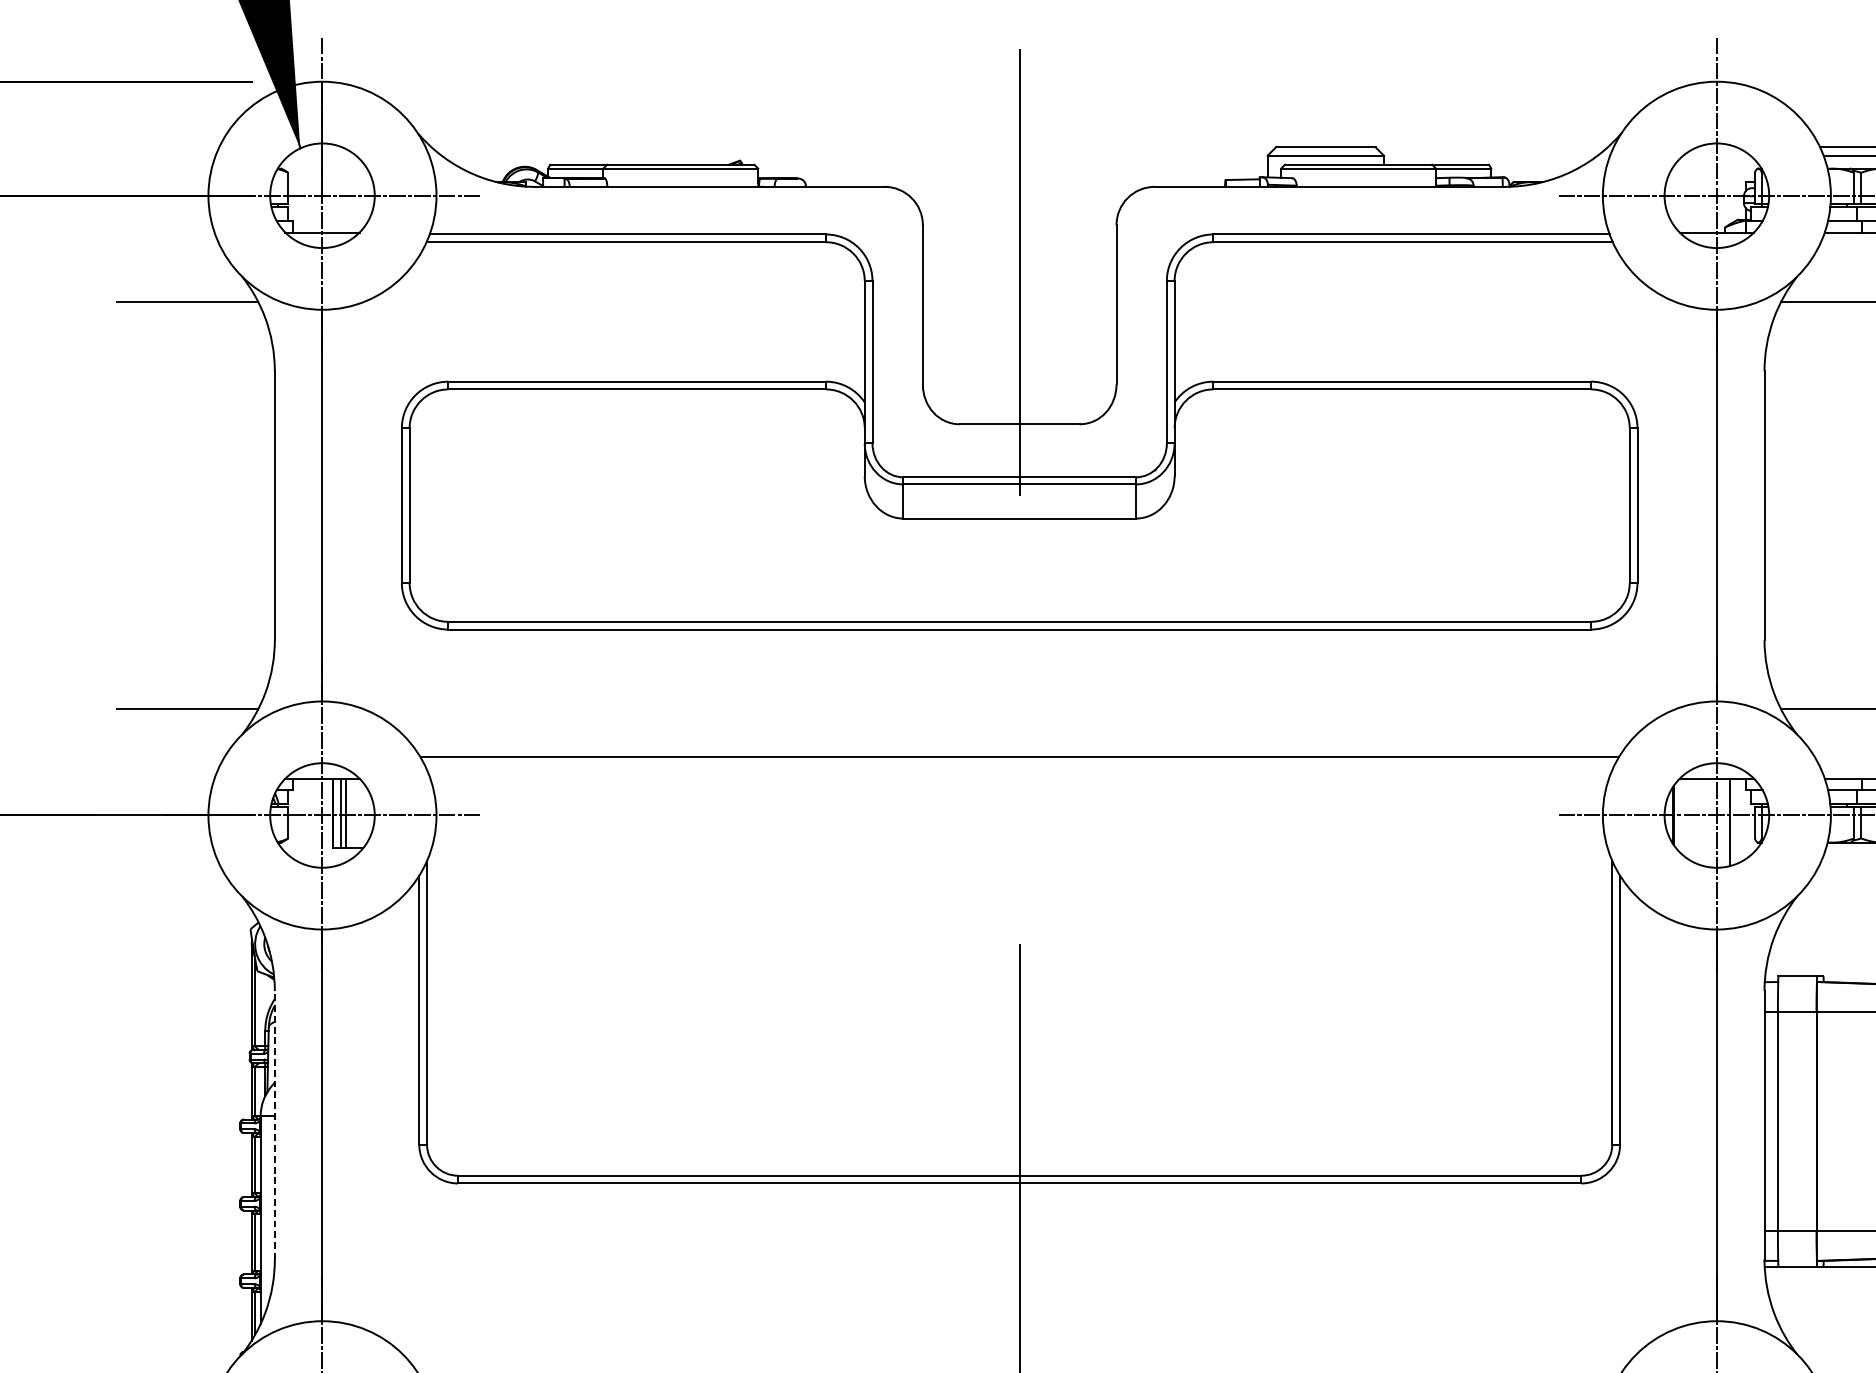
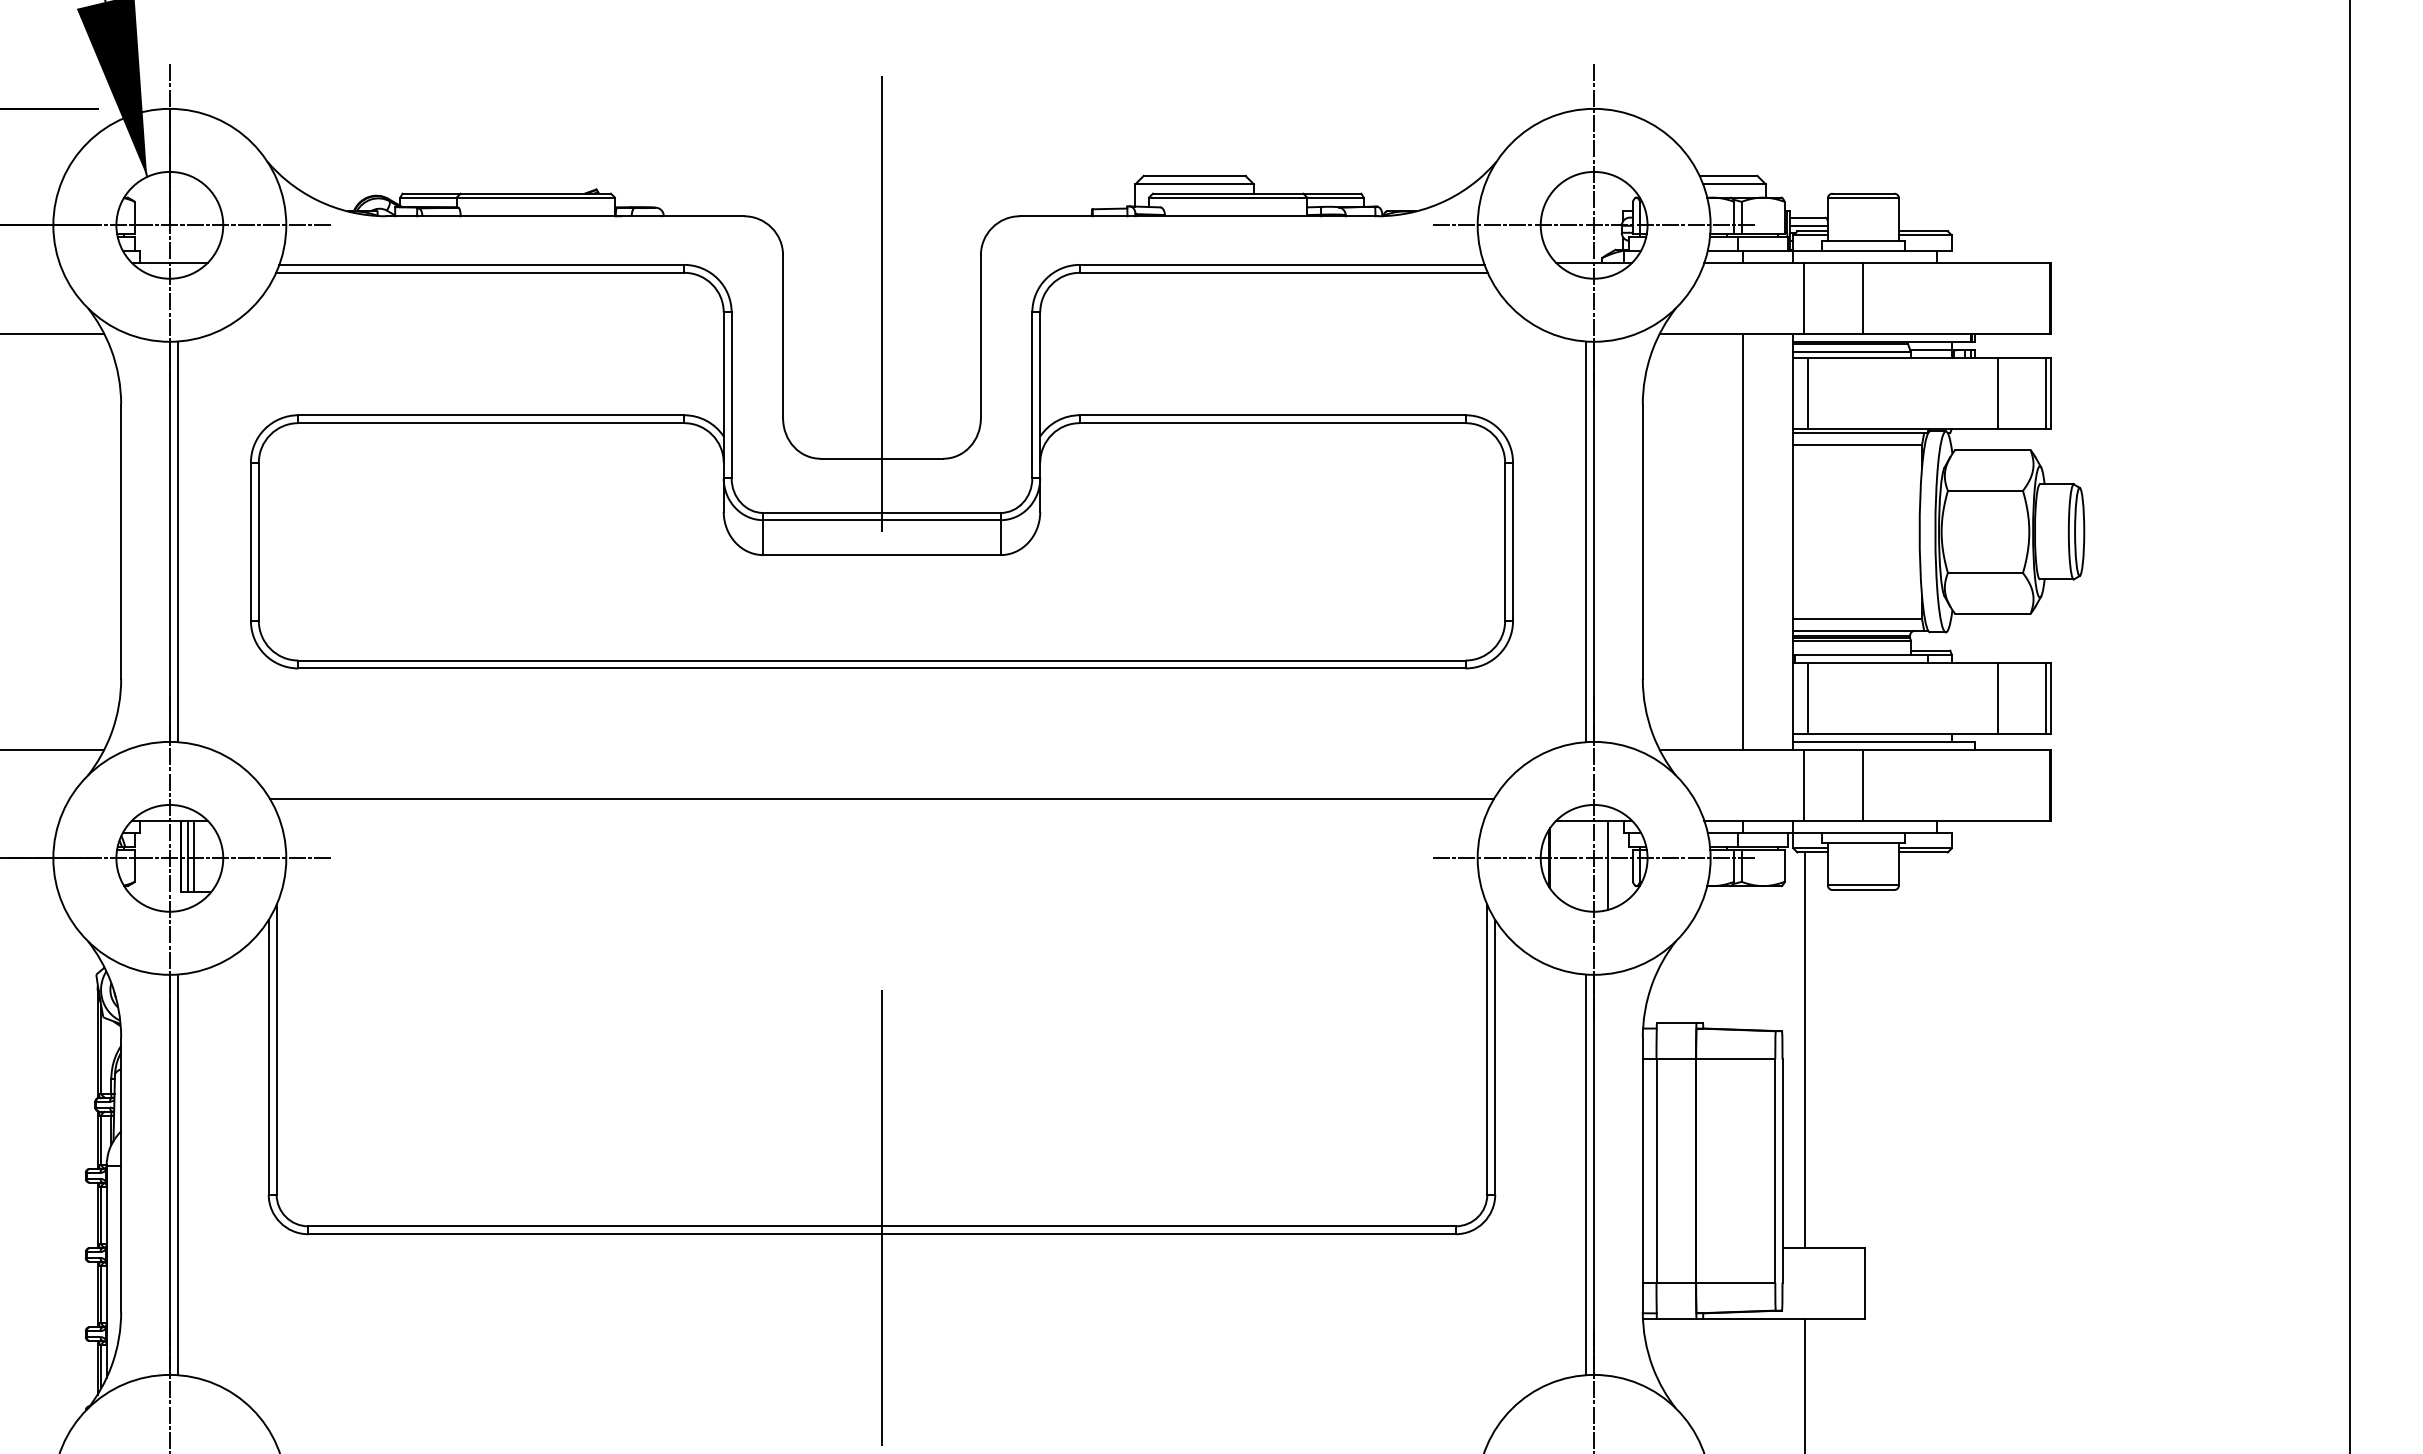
line: (329, 505) -> (177, 541), added
line: (1709, 505) -> (1586, 541), added
line: (1862, 505) -> (1742, 541), added
line: (275, 1124) -> (121, 1174), dashed -> solid
line: (329, 1124) -> (177, 1174), added
line: (1709, 1124) -> (1586, 1174), added

